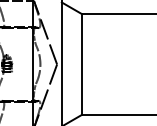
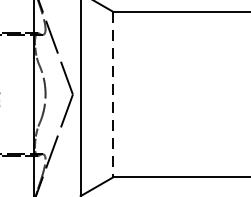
line: (81, 64) -> (112, 94), solid -> dashed

